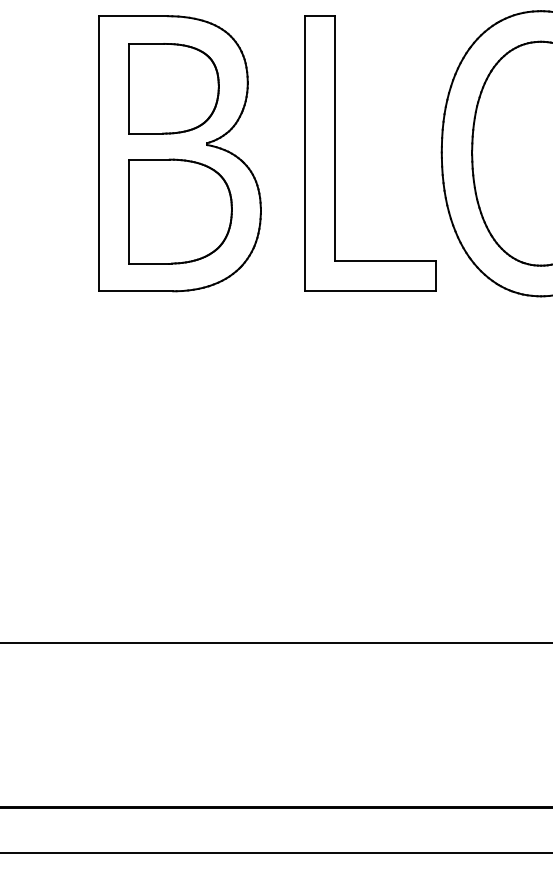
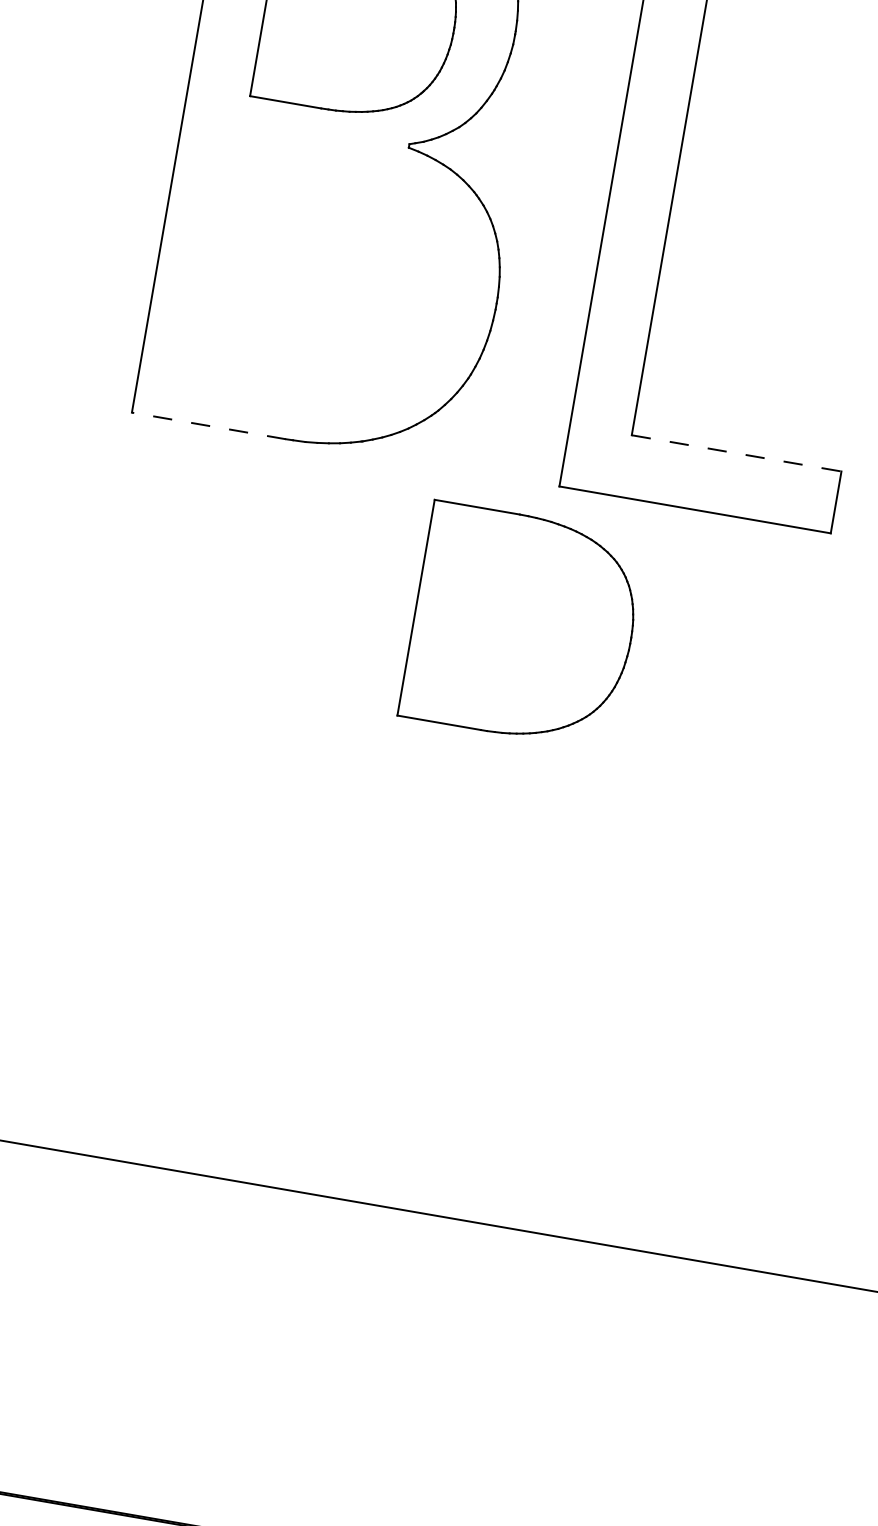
part: (180, 211) -> (523, 626), moved
line: (385, 261) -> (737, 453), solid -> dashed
line: (135, 291) -> (207, 426), solid -> dashed

